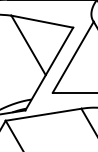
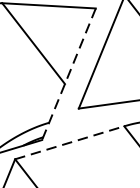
line: (49, 69) -> (69, 74), solid -> dashed
line: (44, 114) -> (71, 142), solid -> dashed

